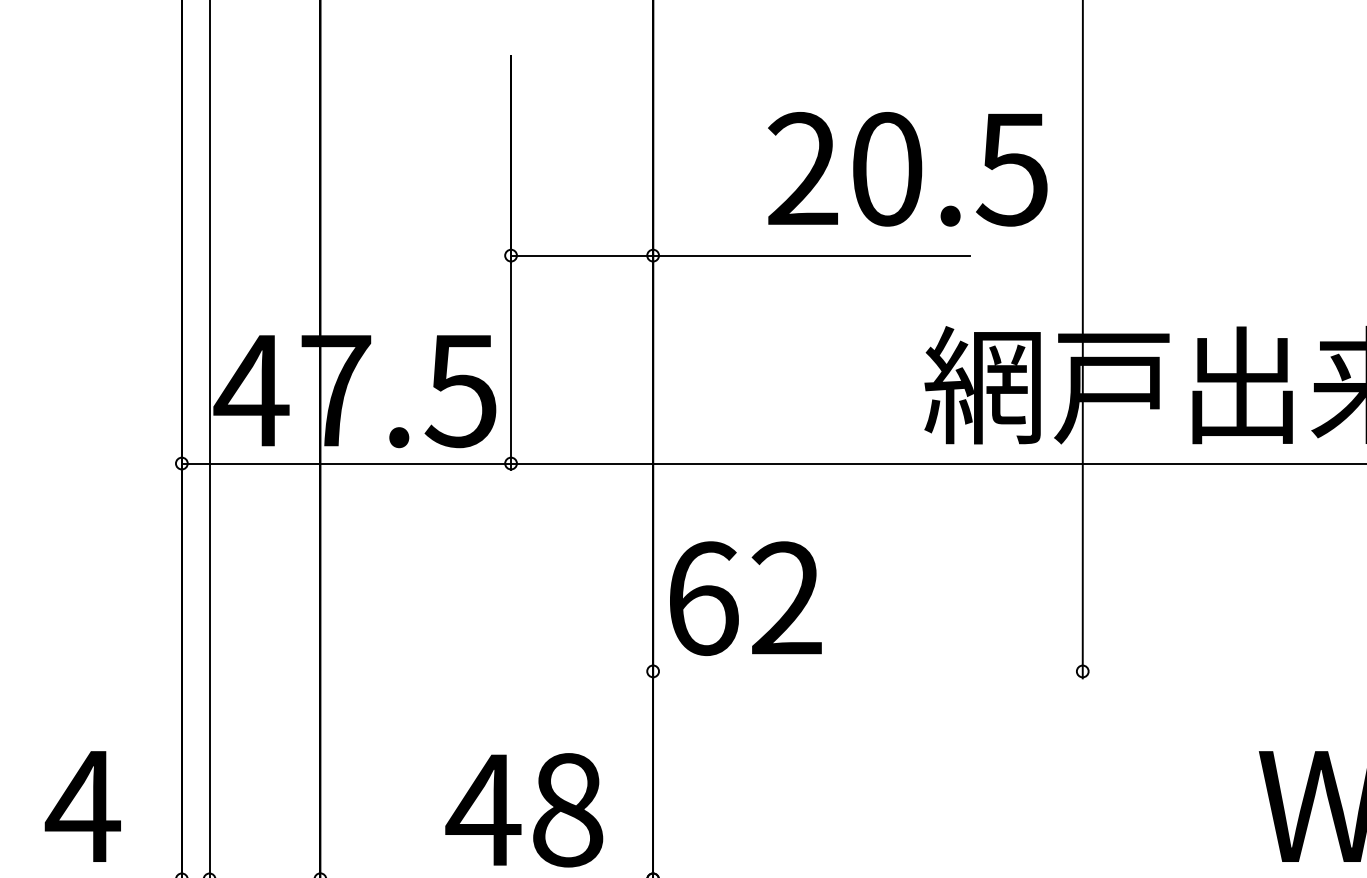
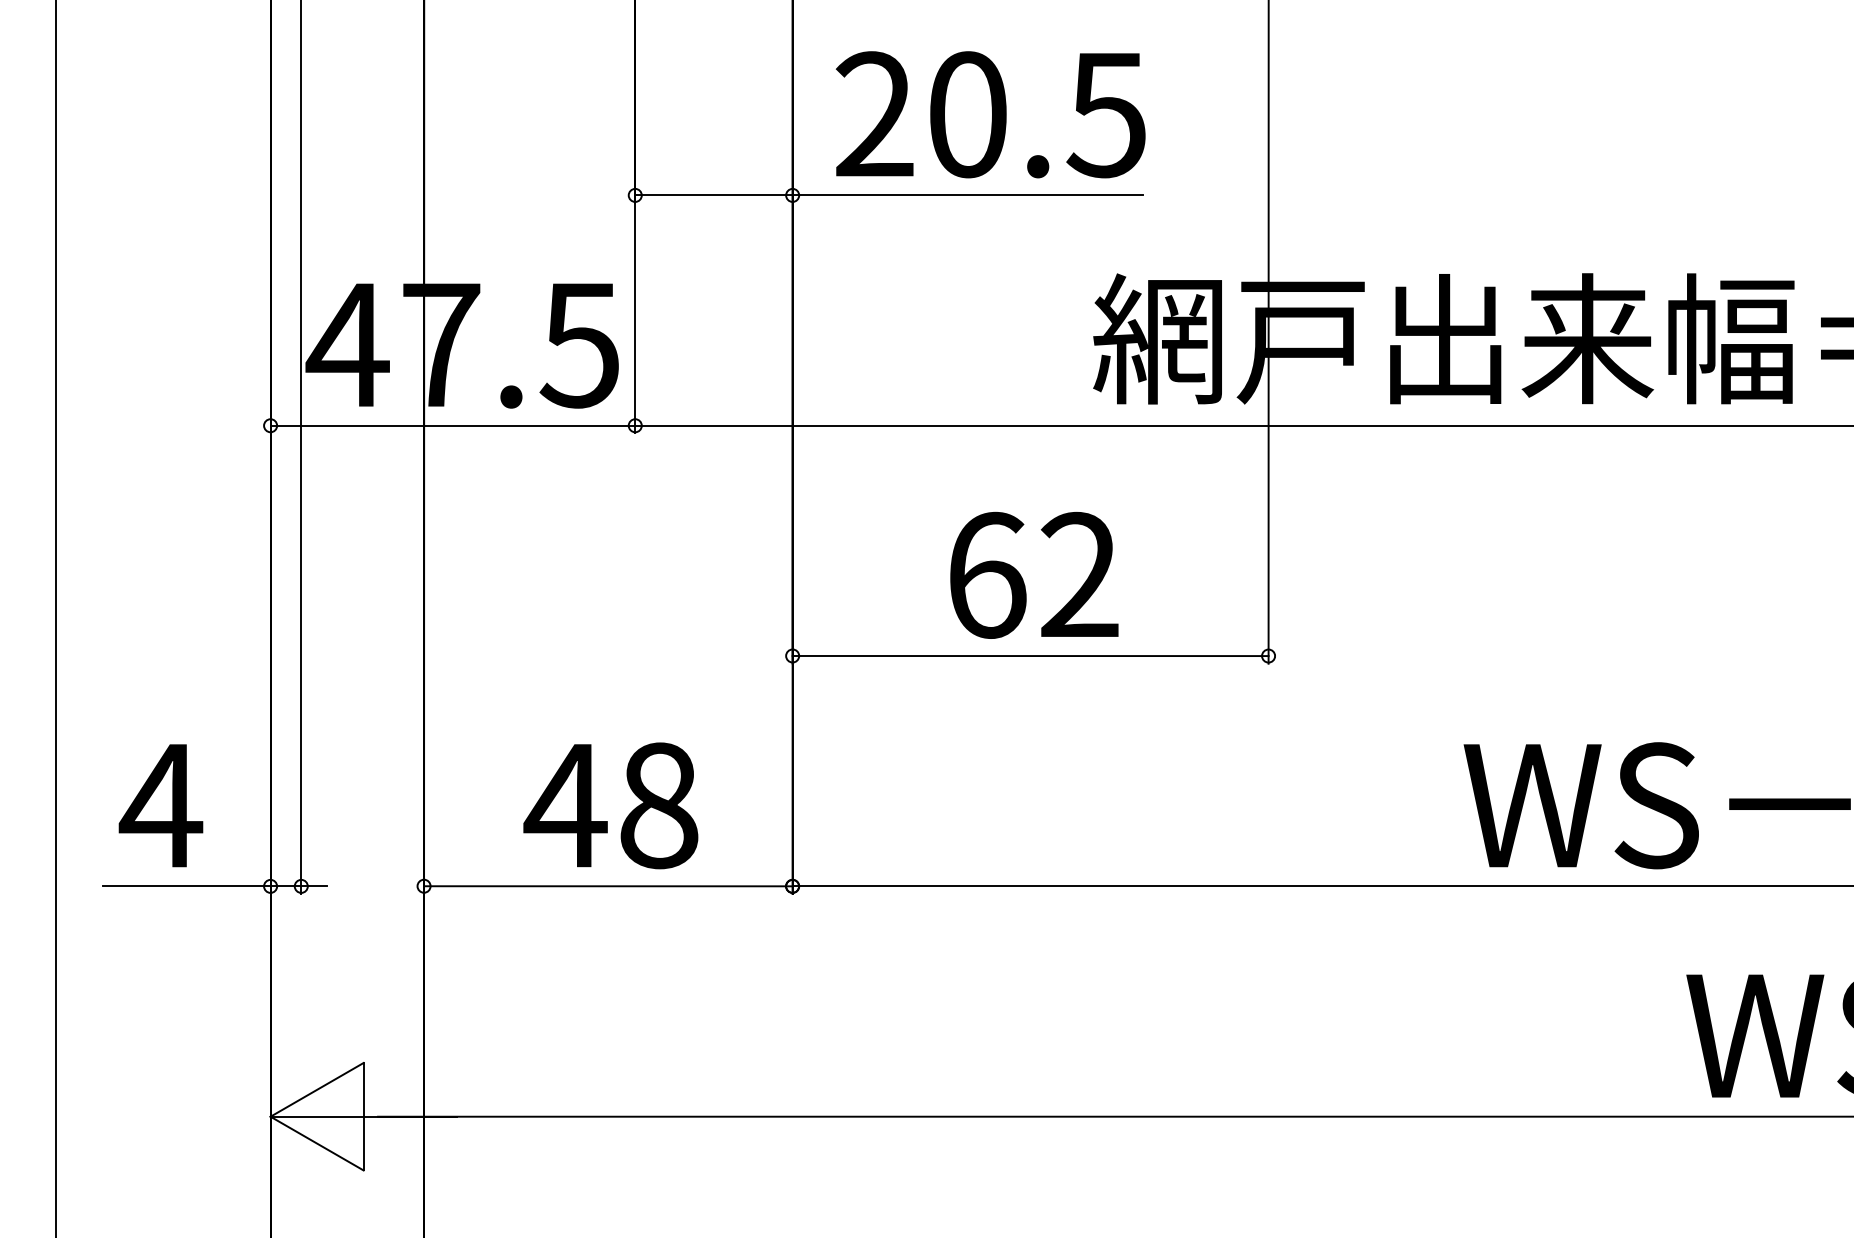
text: (907, 169) -> (990, 114), moved
text: (745, 597) -> (1034, 574), moved
line: (867, 670) -> (1030, 655), added
text: (523, 809) -> (610, 805), moved

